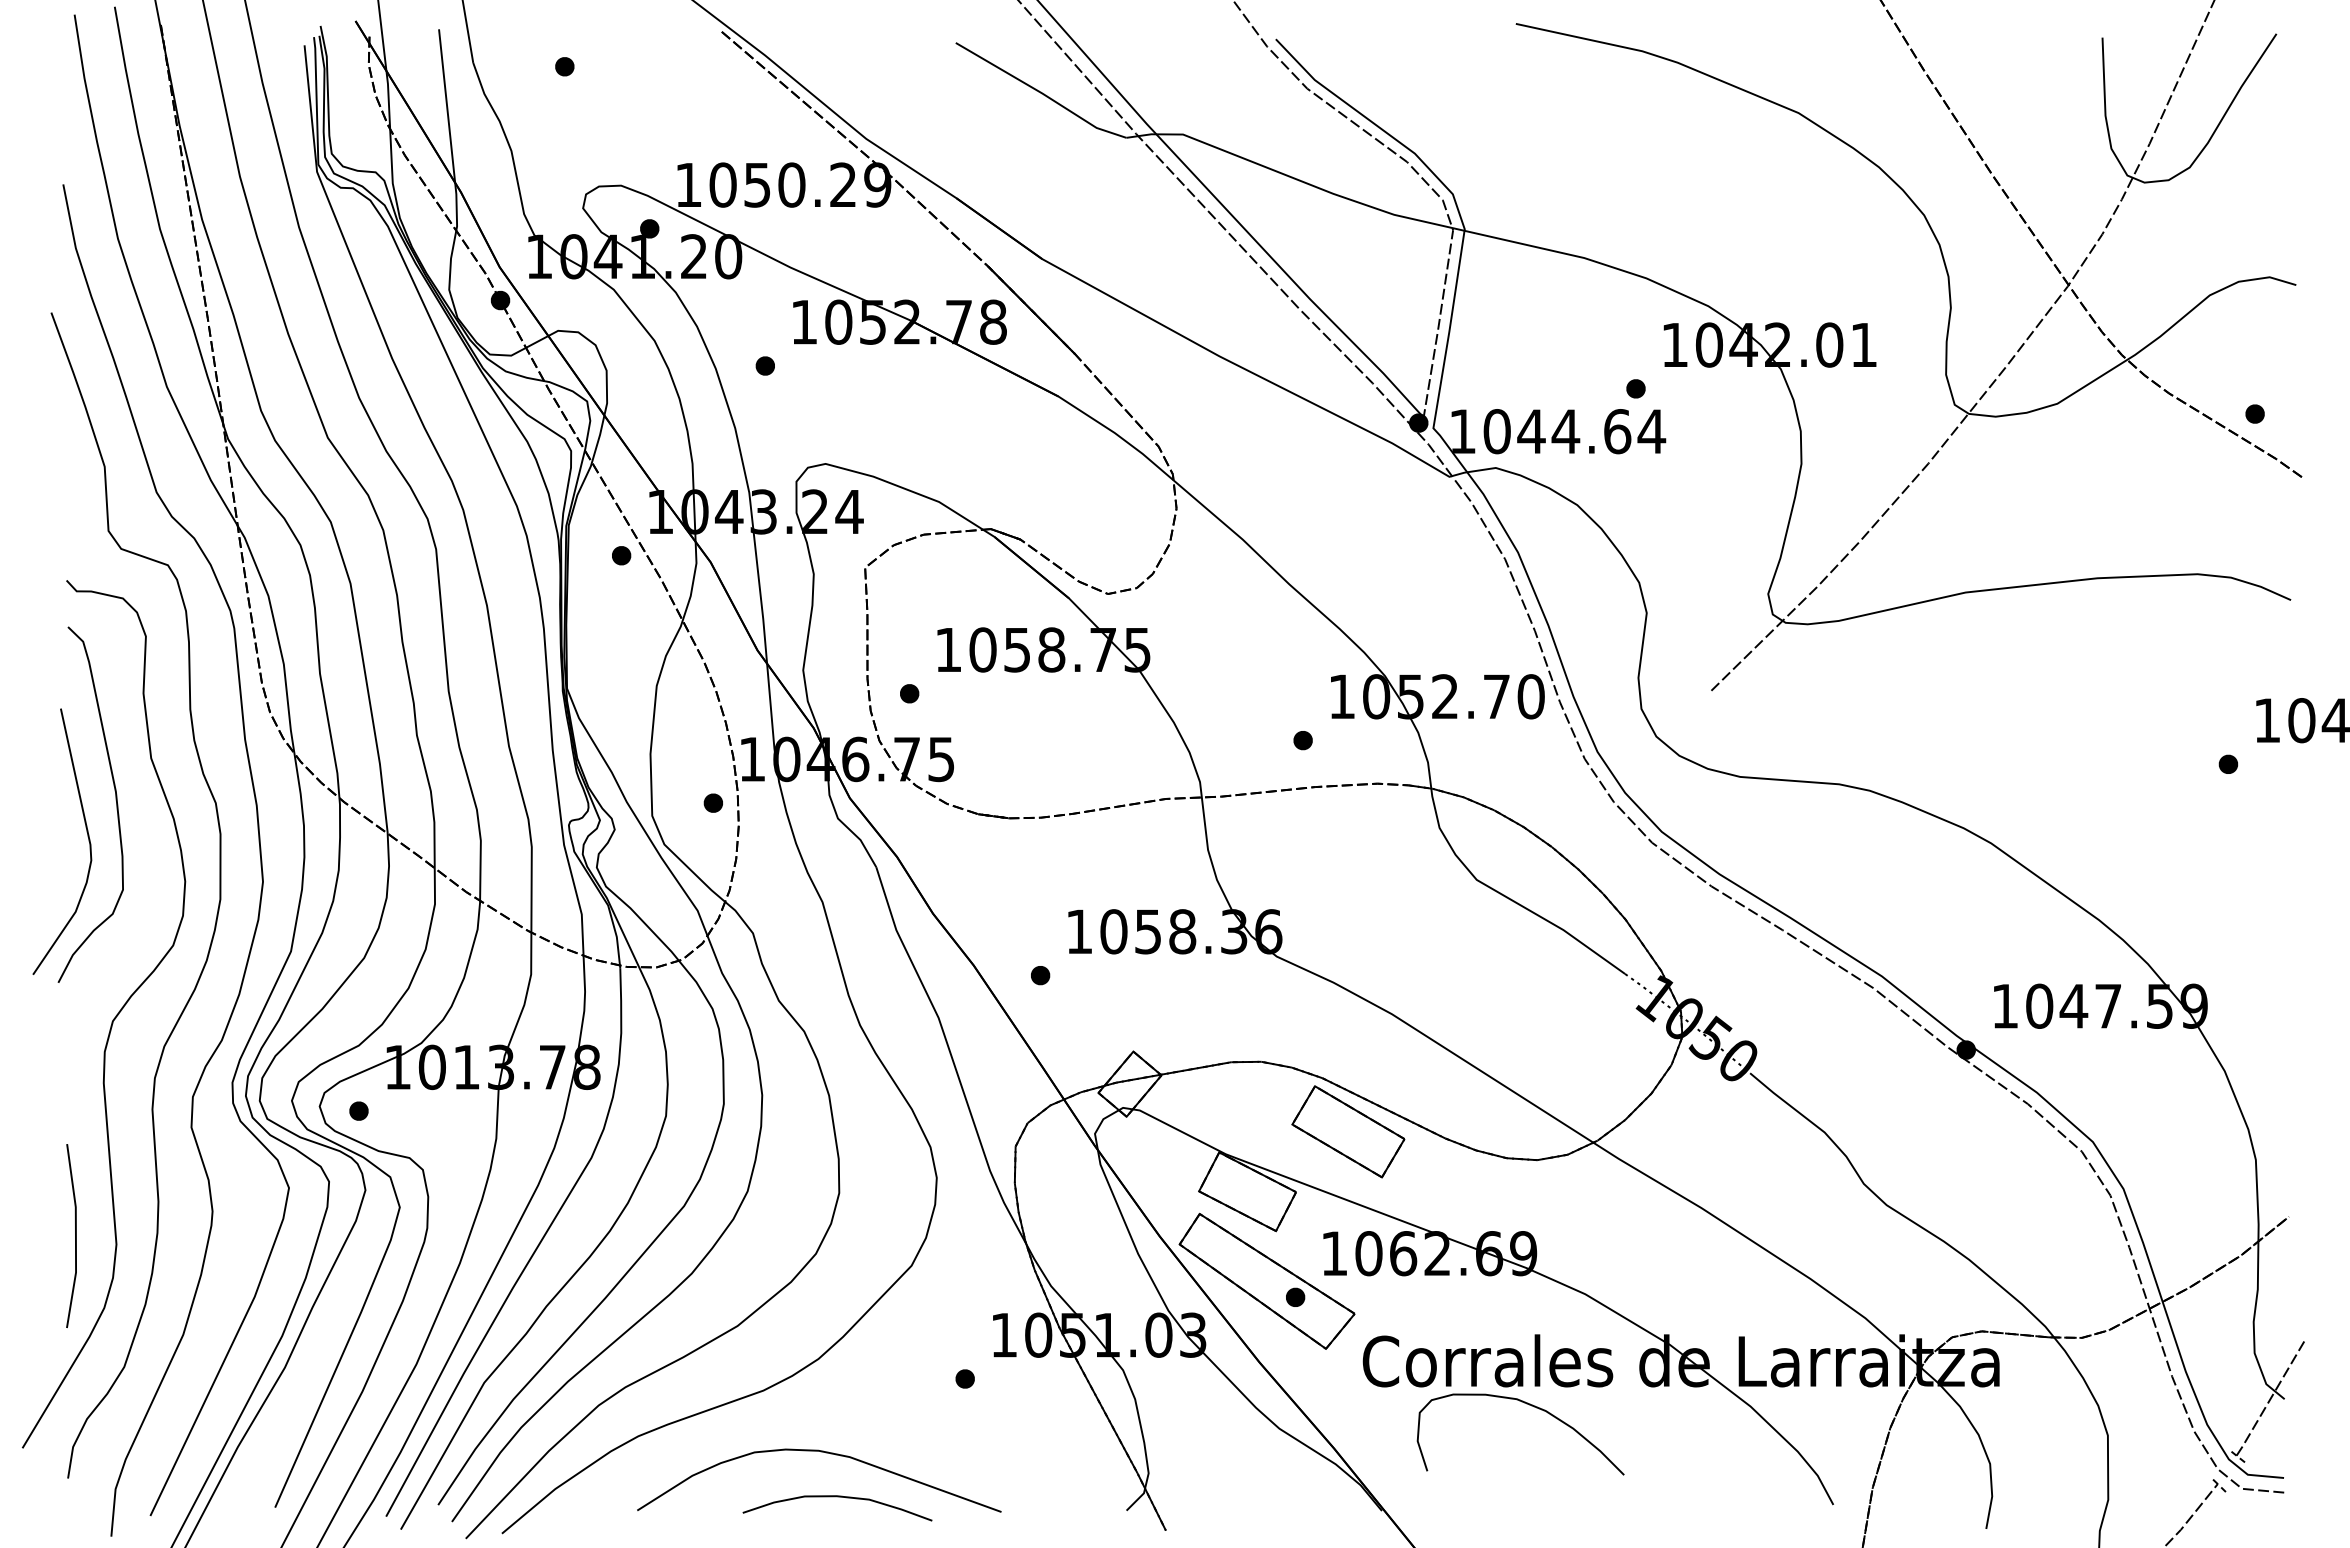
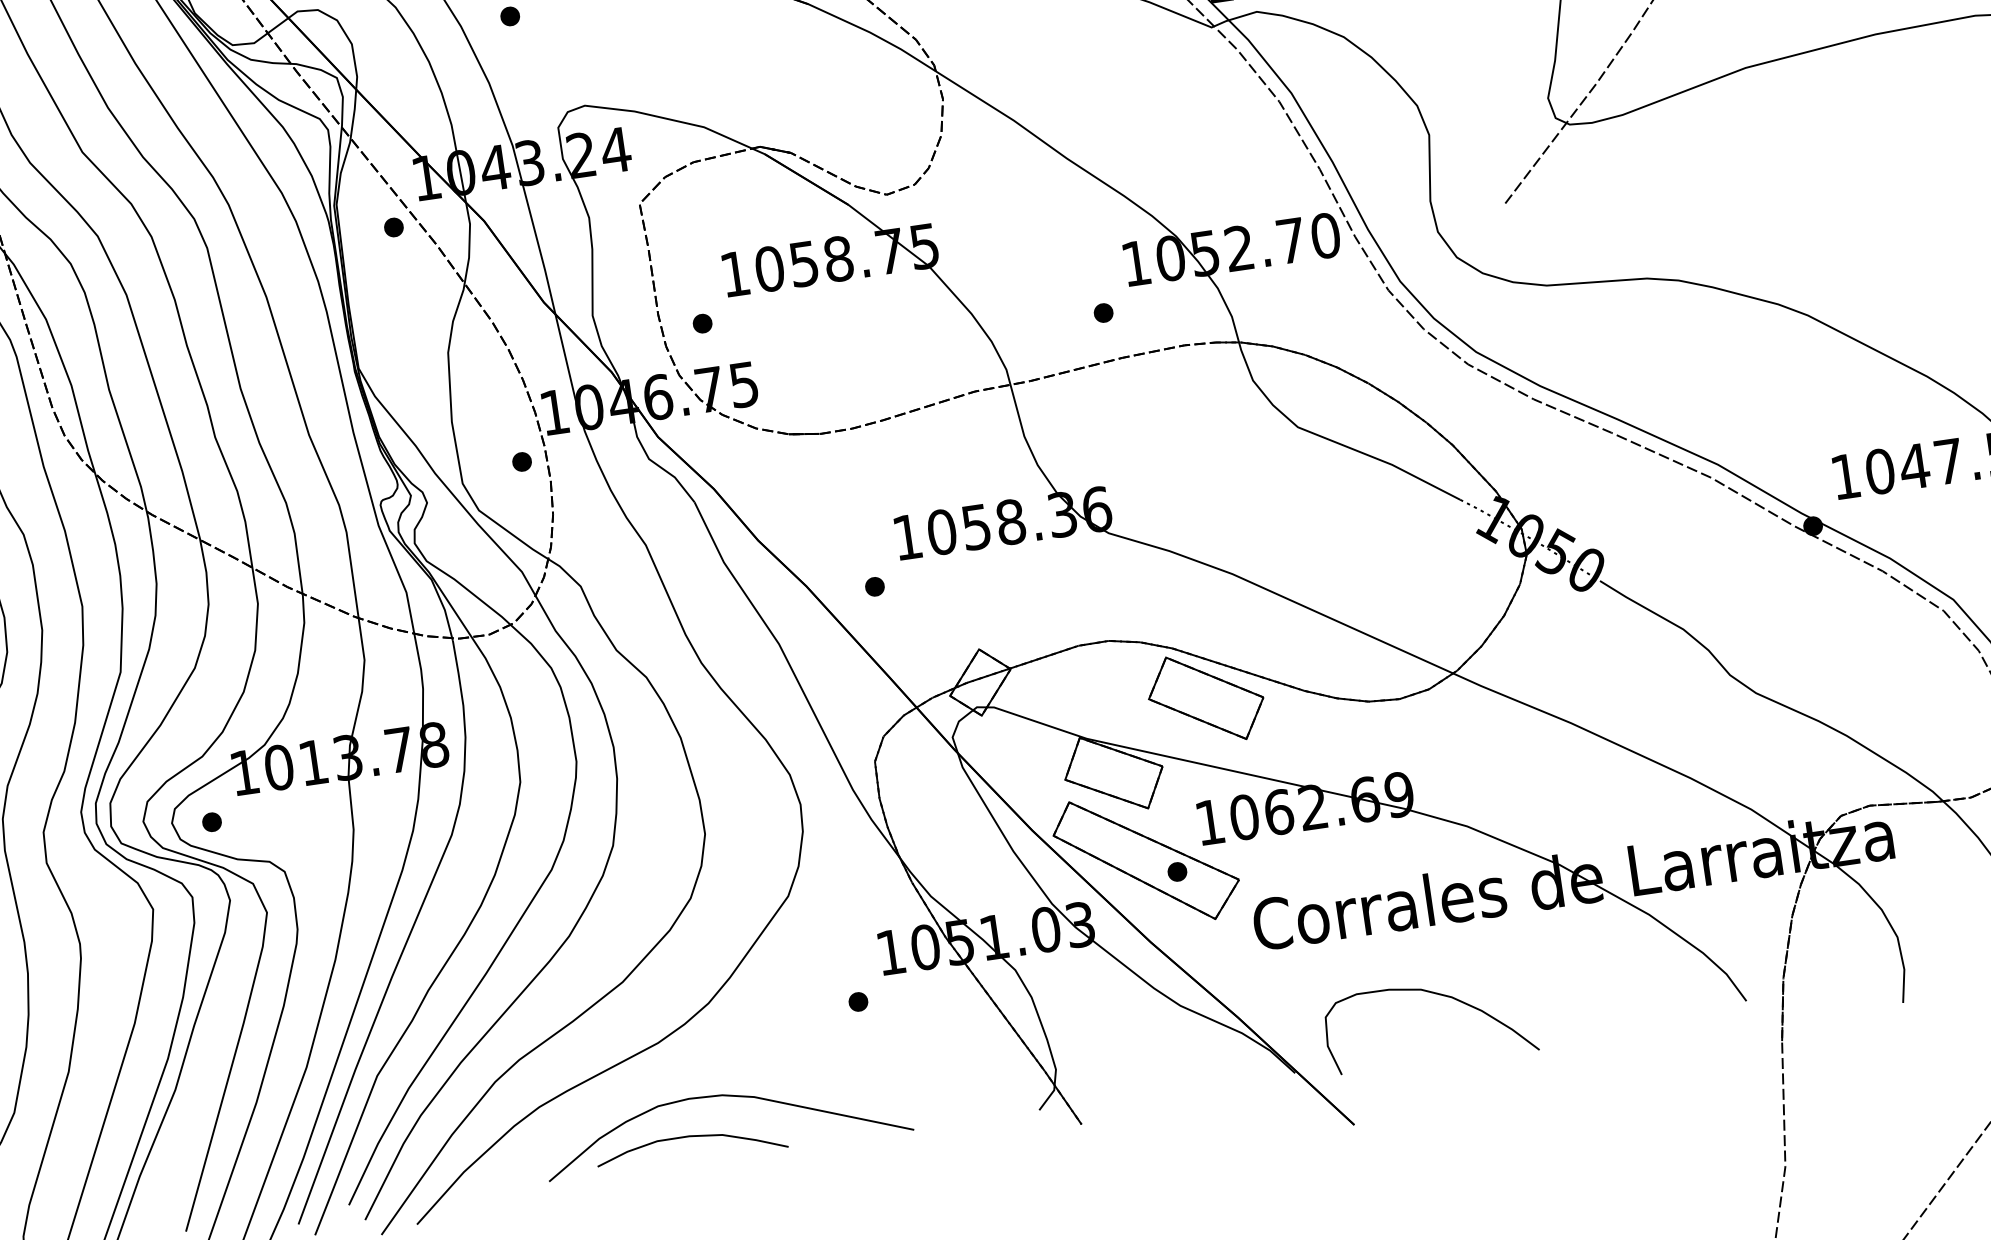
curve: (1531, 1406) -> (1436, 994), moved
curve: (837, 1497) -> (690, 1137), moved

